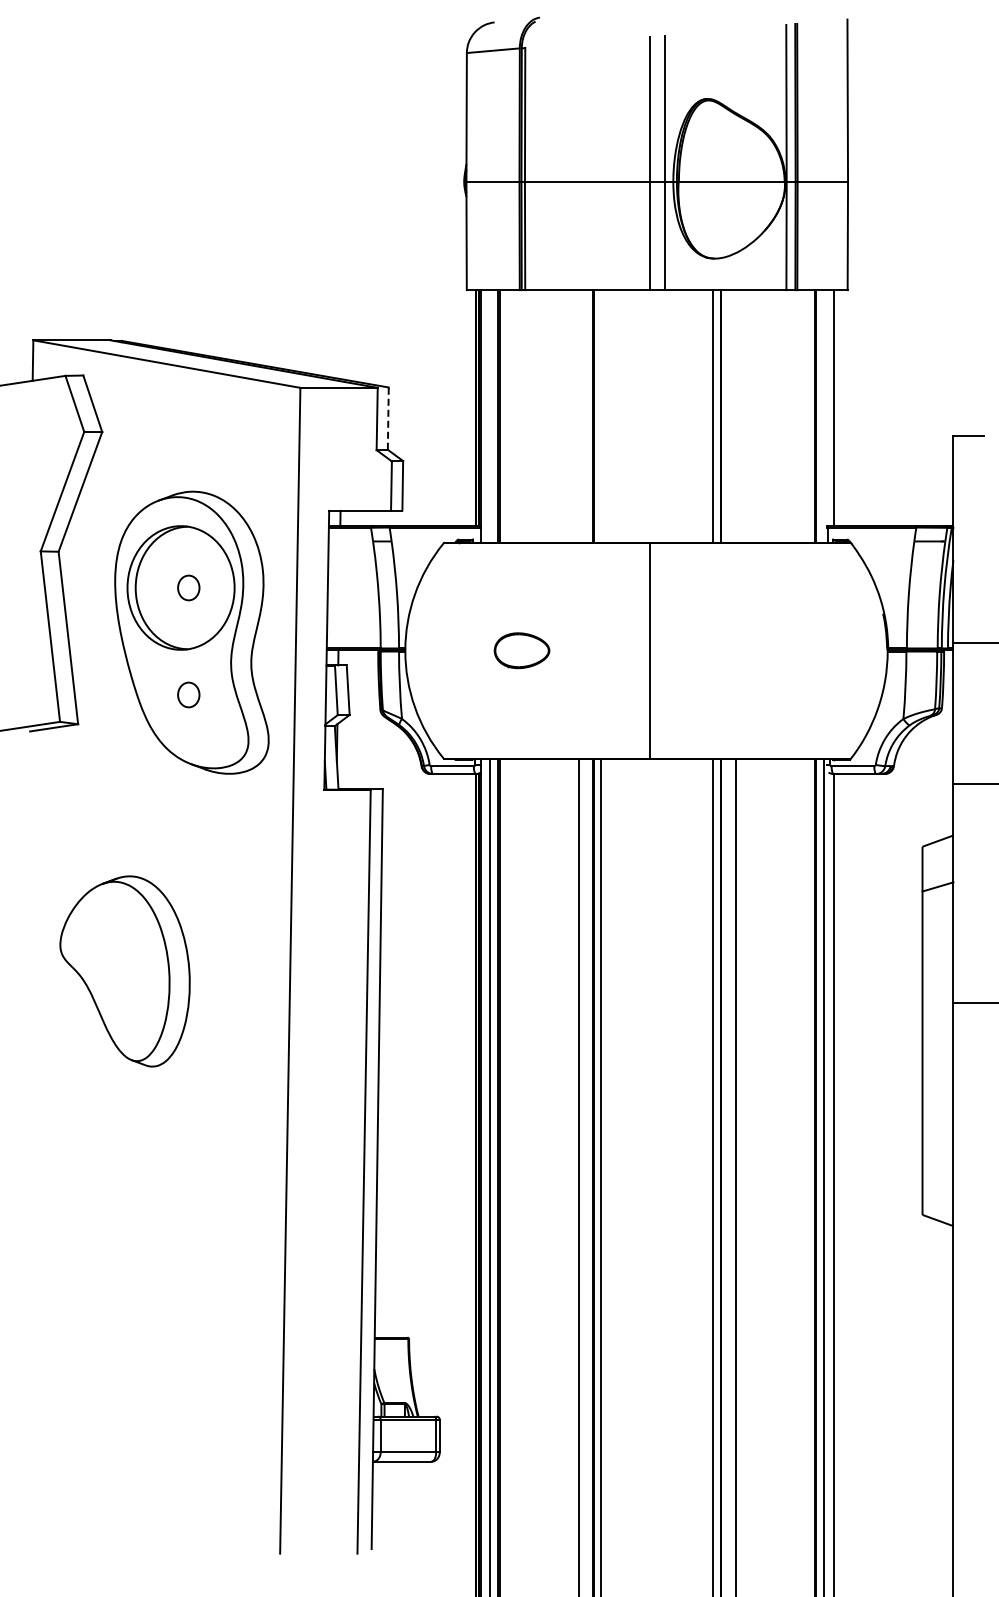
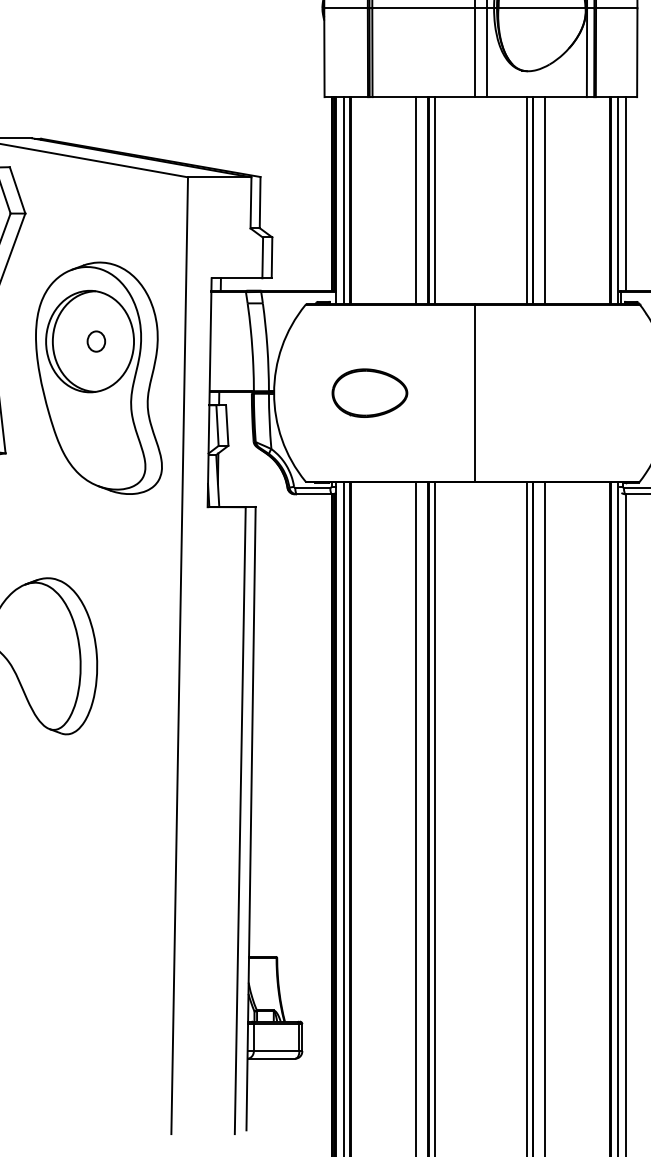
line: (490, 416) -> (344, 200), added
line: (578, 416) -> (416, 200), added
line: (601, 416) -> (435, 200), added
line: (735, 416) -> (545, 200), added
line: (824, 416) -> (618, 200), added
line: (388, 418) -> (260, 202), dashed -> solid
part: (521, 650) -> (369, 392), size x1.67
part: (188, 694) -> (96, 428), removed

